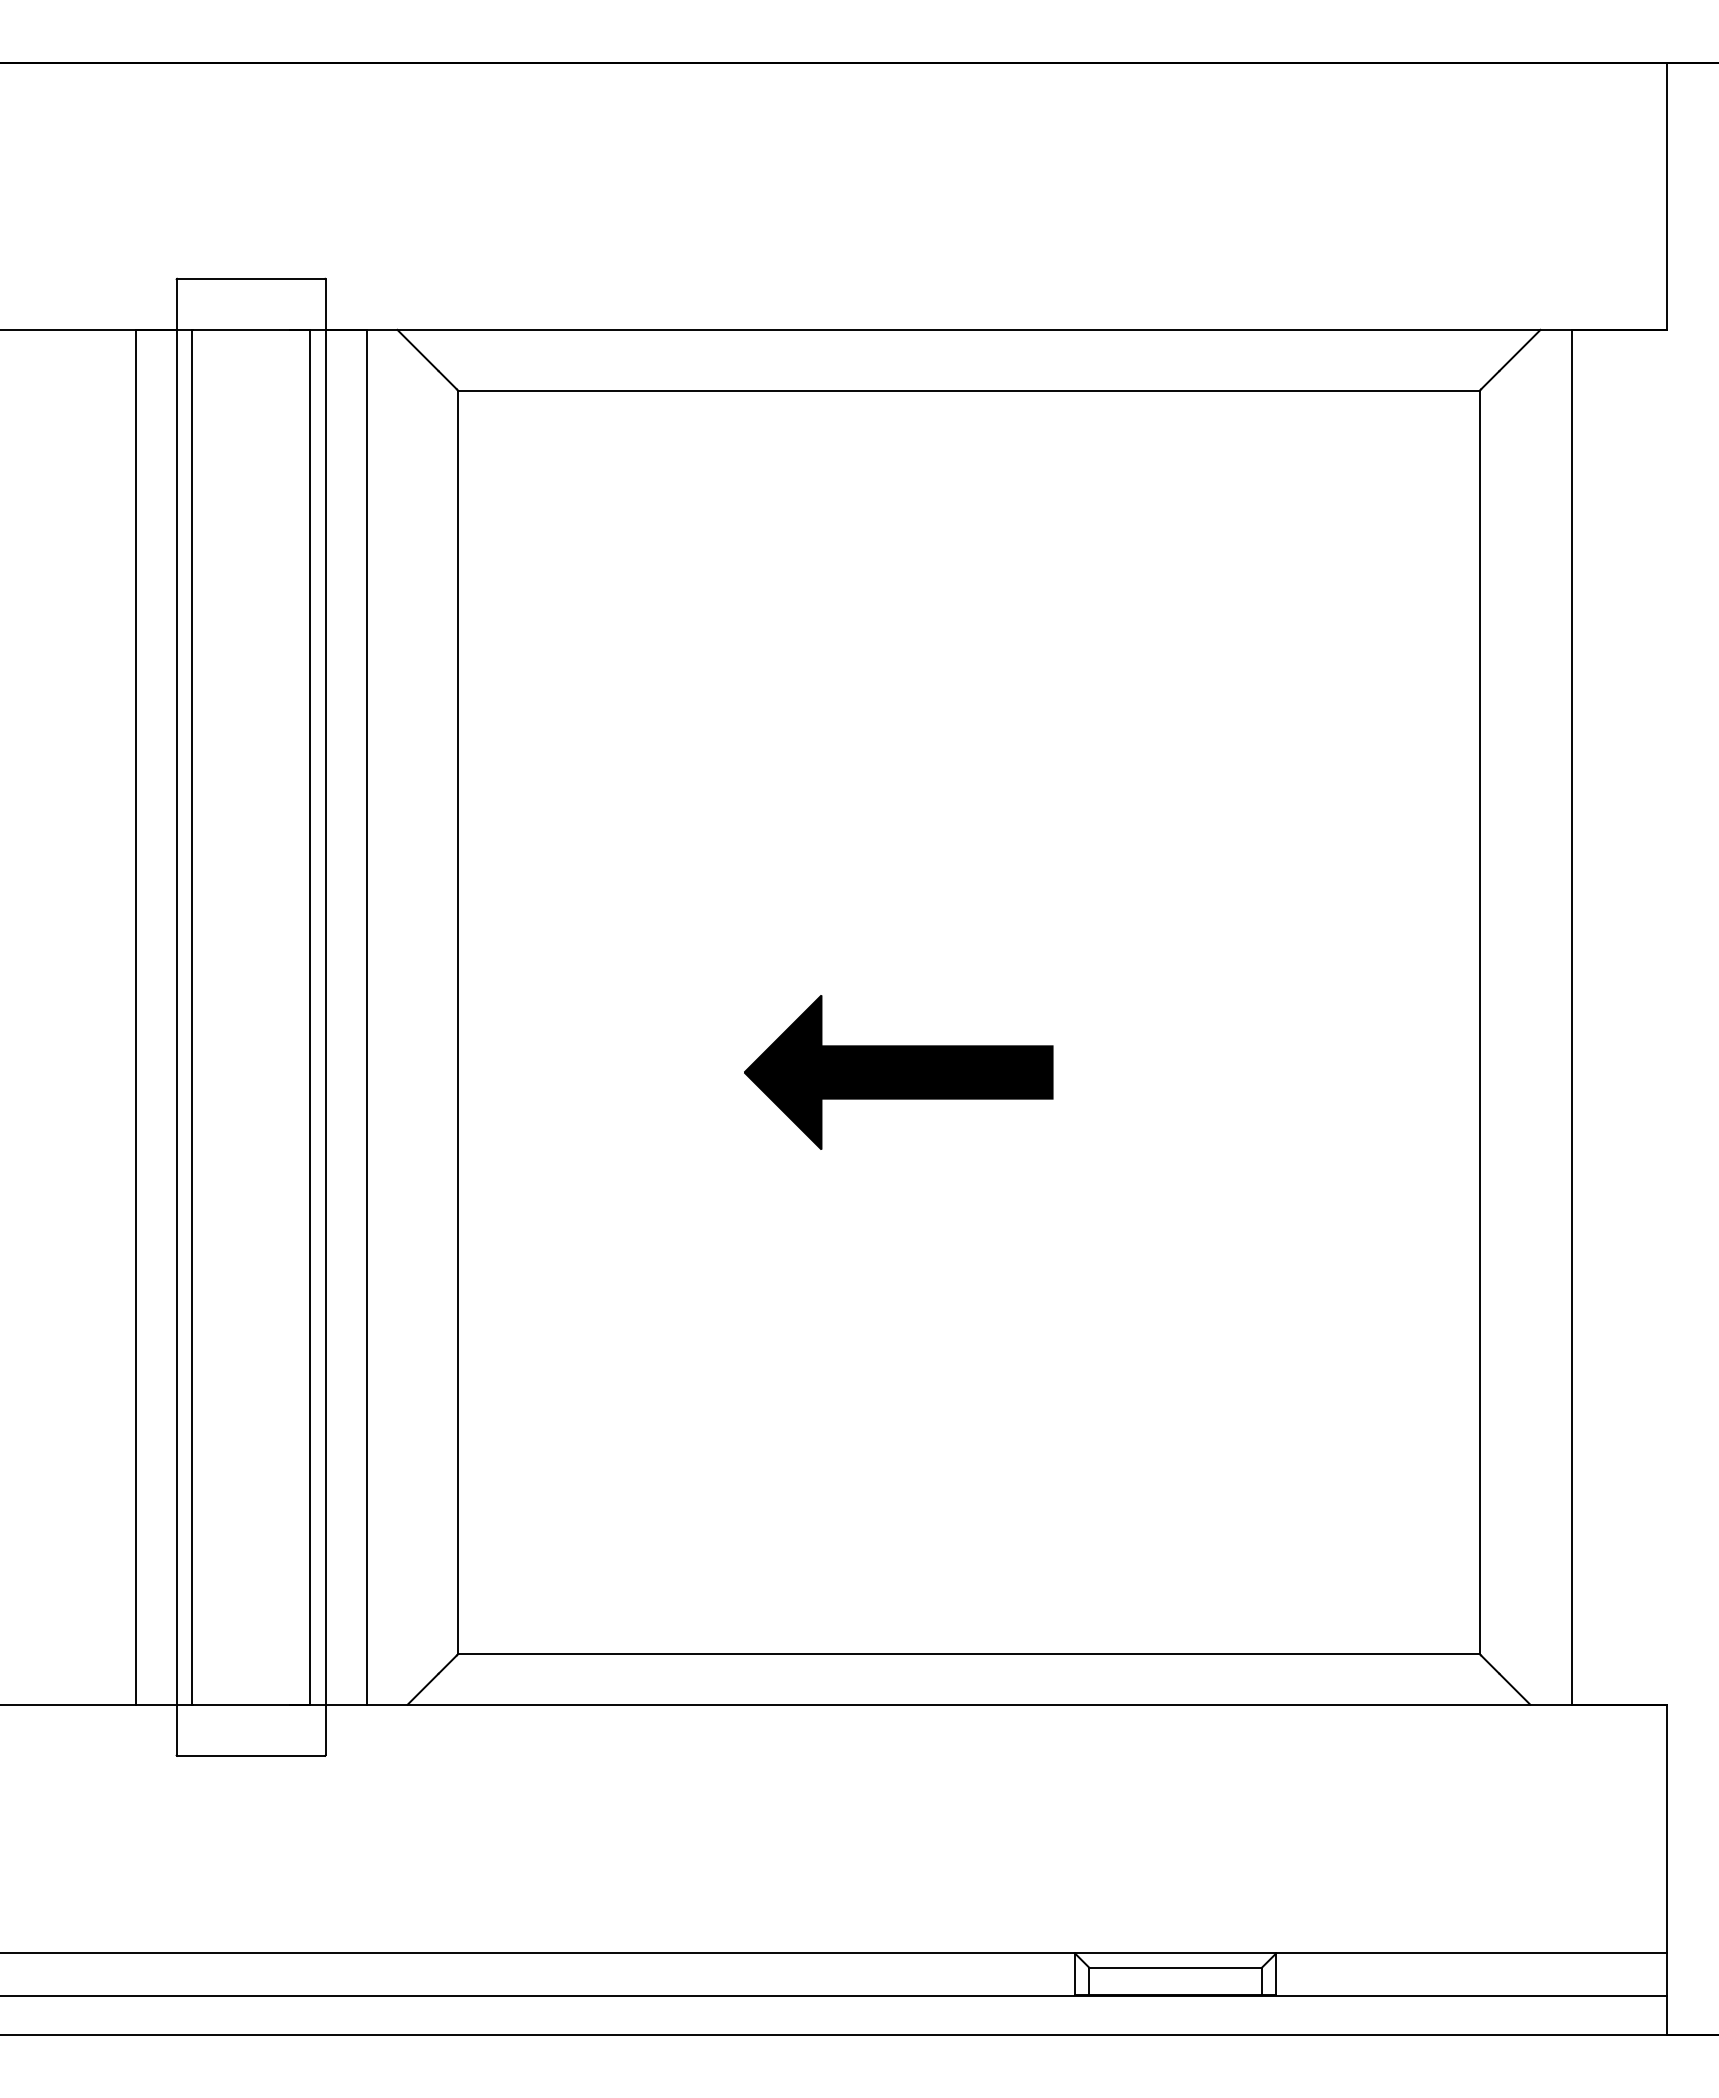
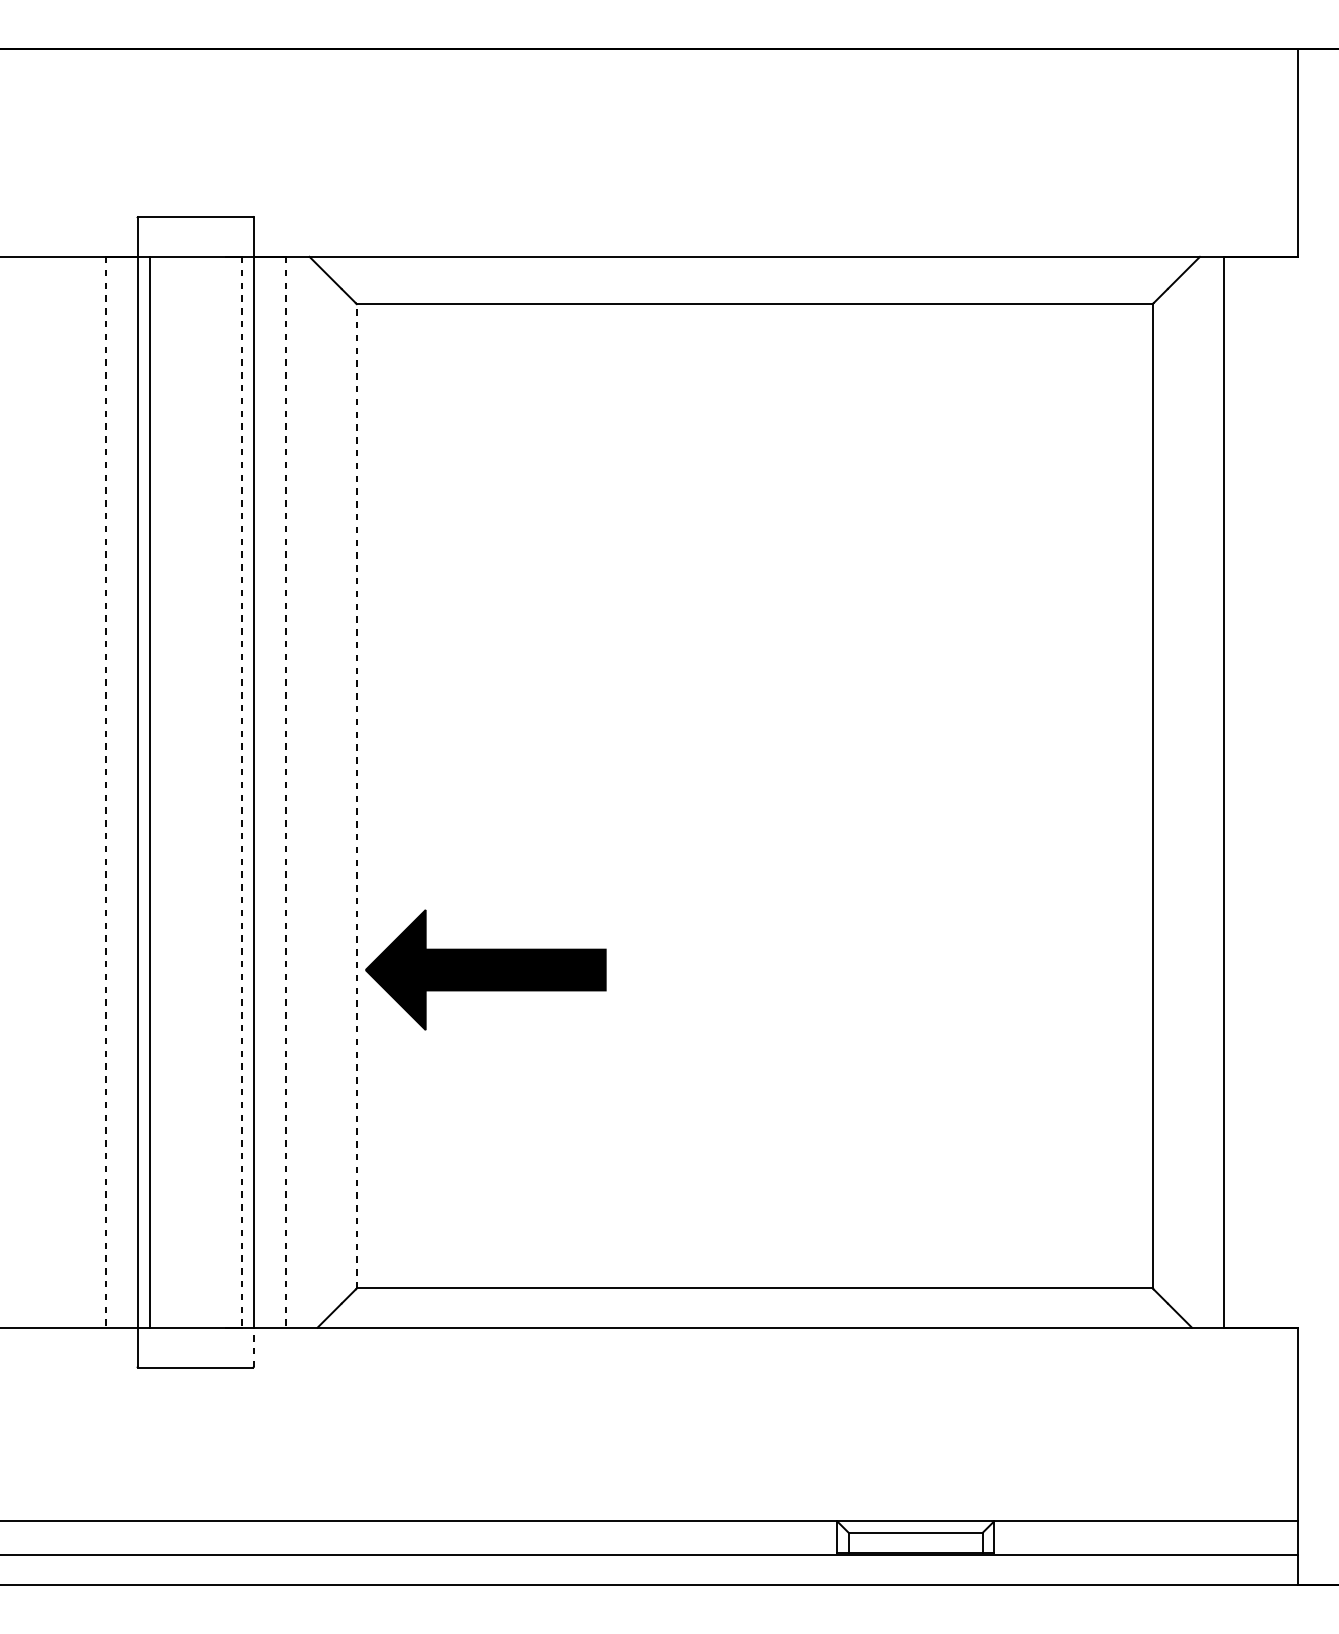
line: (135, 1017) -> (105, 792), solid -> dashed
line: (310, 1017) -> (241, 792), solid -> dashed
line: (366, 1017) -> (285, 792), solid -> dashed
line: (458, 1022) -> (357, 796), solid -> dashed
part: (898, 1072) -> (485, 970), moved
line: (325, 1729) -> (253, 1347), solid -> dashed

